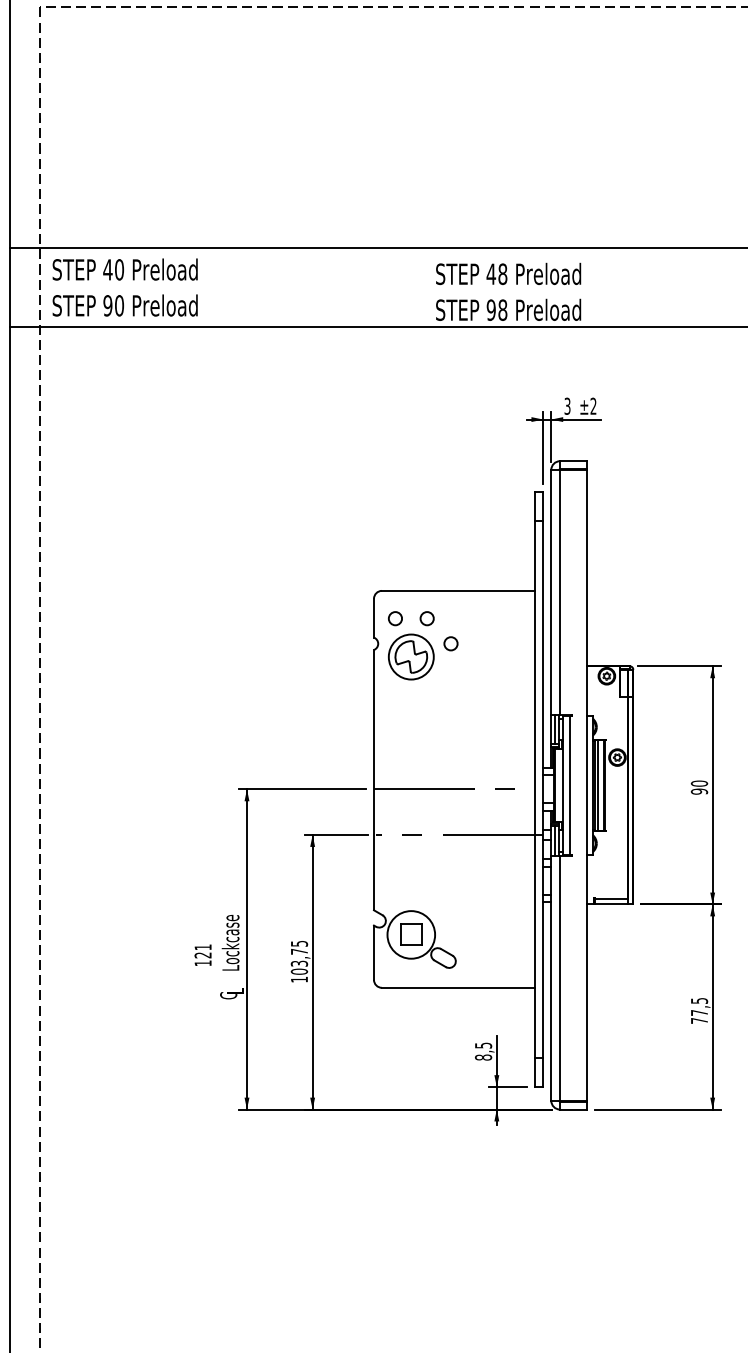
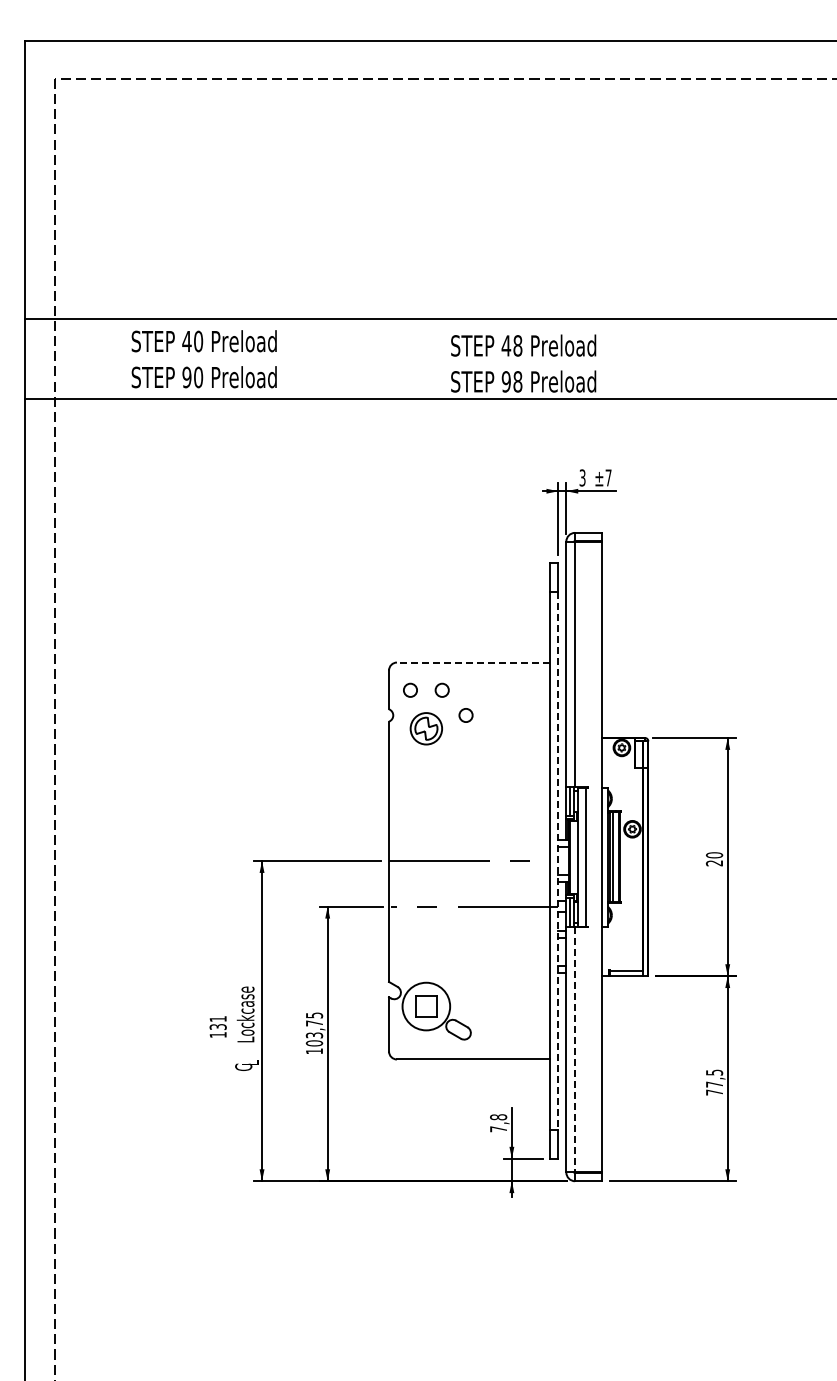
text: (124, 287) -> (203, 359), moved
text: (593, 405) -> (608, 477), ±2 -> ±7
line: (458, 590) -> (473, 662), solid -> dashed
part: (411, 656) -> (426, 728), size x0.7
line: (543, 789) -> (558, 861), solid -> dashed
text: (699, 791) -> (714, 863), 90 -> 20
text: (203, 954) -> (218, 1026), 121 -> 131
line: (560, 977) -> (575, 1049), solid -> dashed
text: (483, 1051) -> (498, 1123), 8,5 -> 7,8

